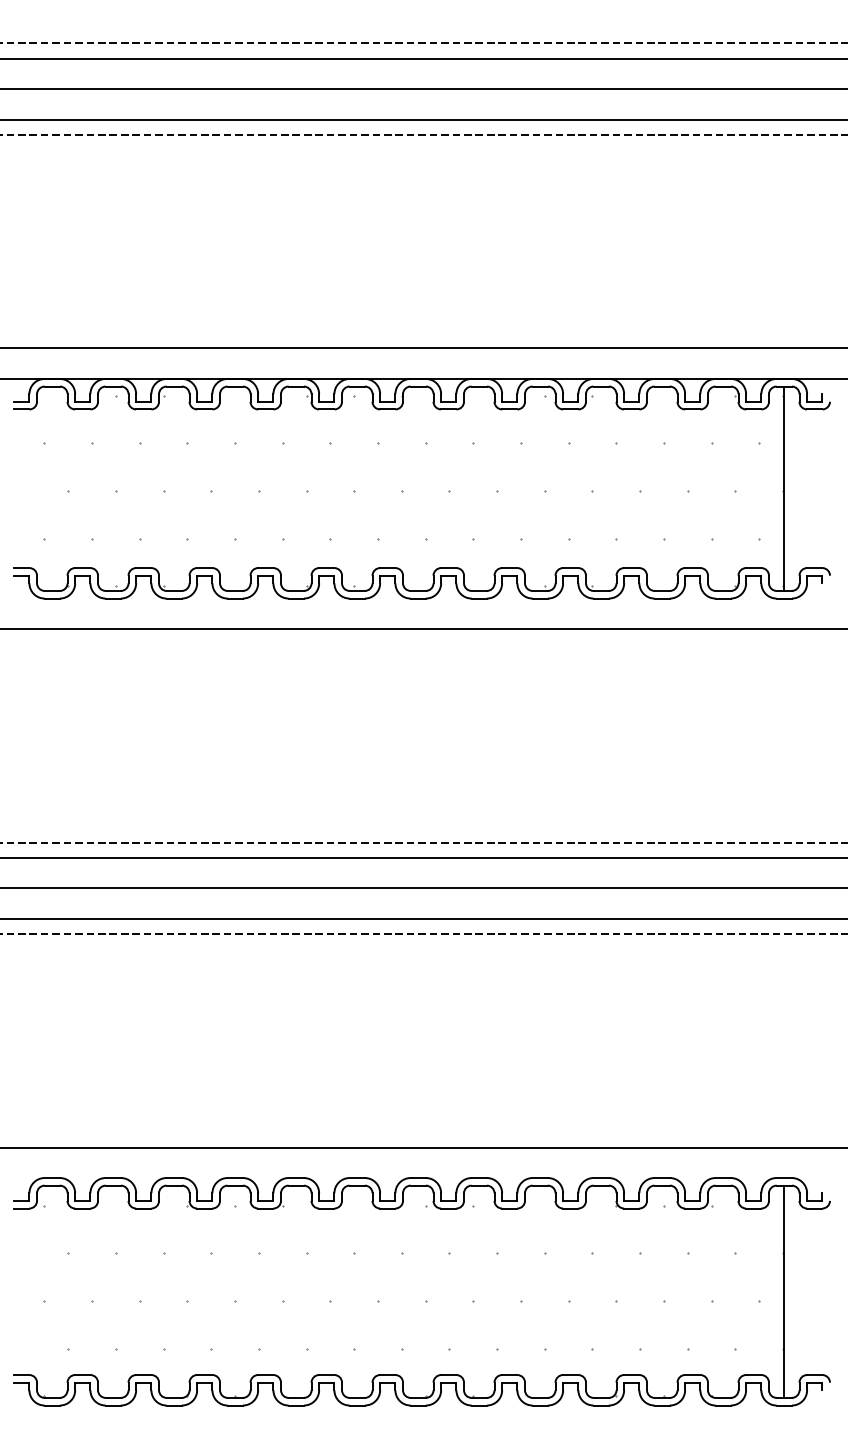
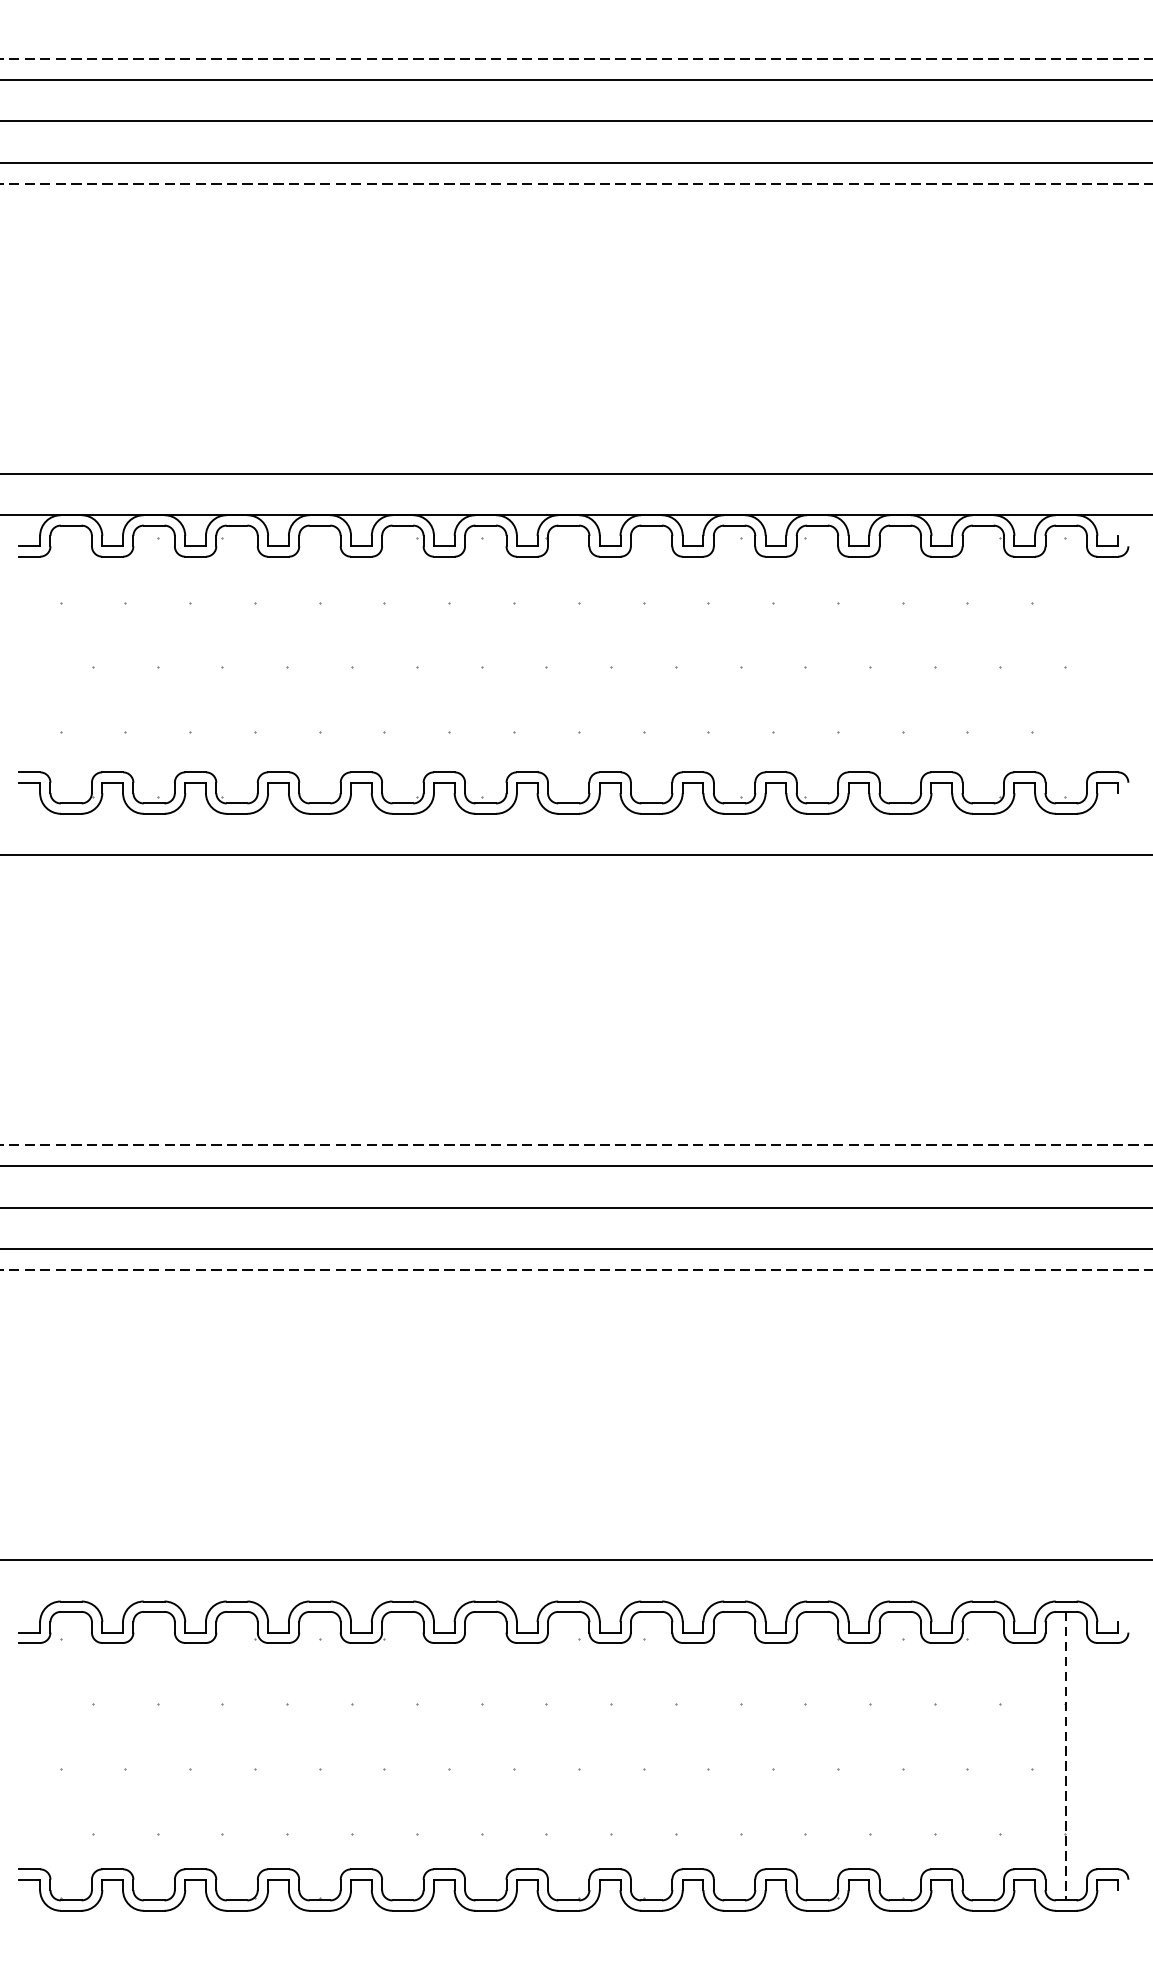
line: (784, 488) -> (1066, 664), removed
line: (784, 1292) -> (1066, 1757), solid -> dashed

